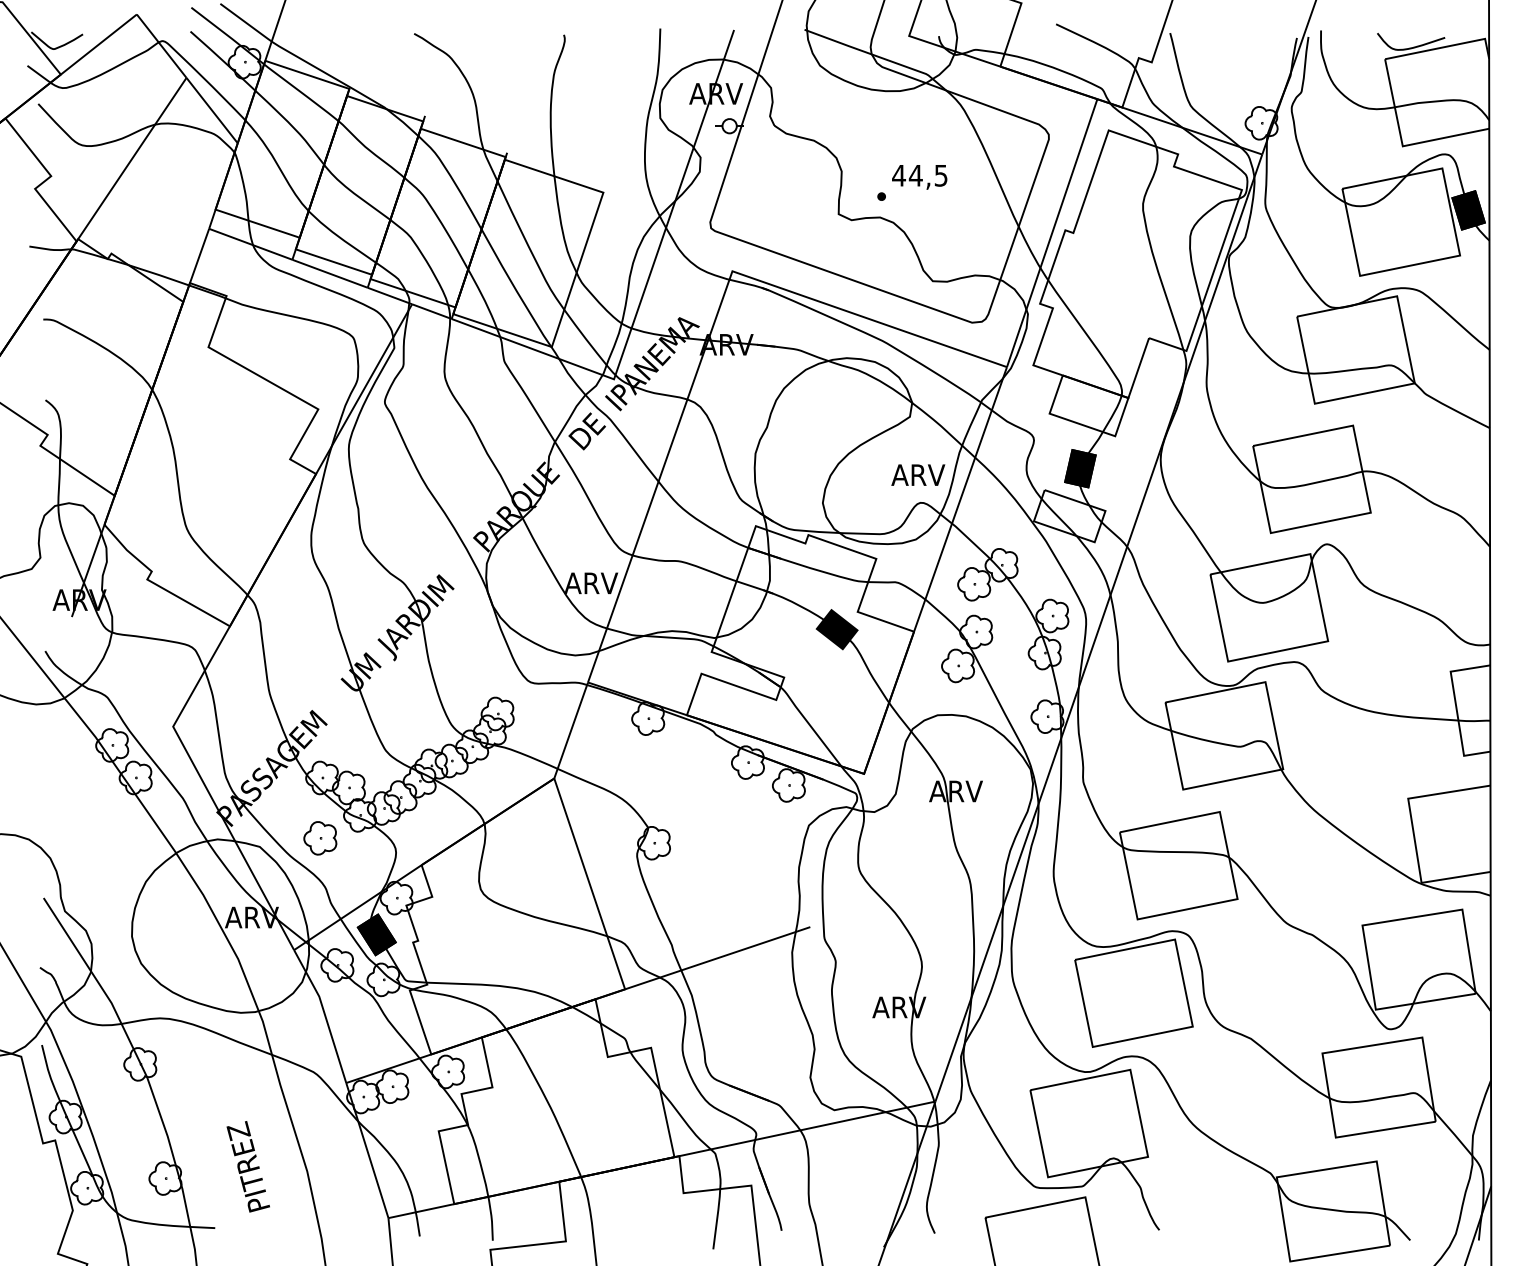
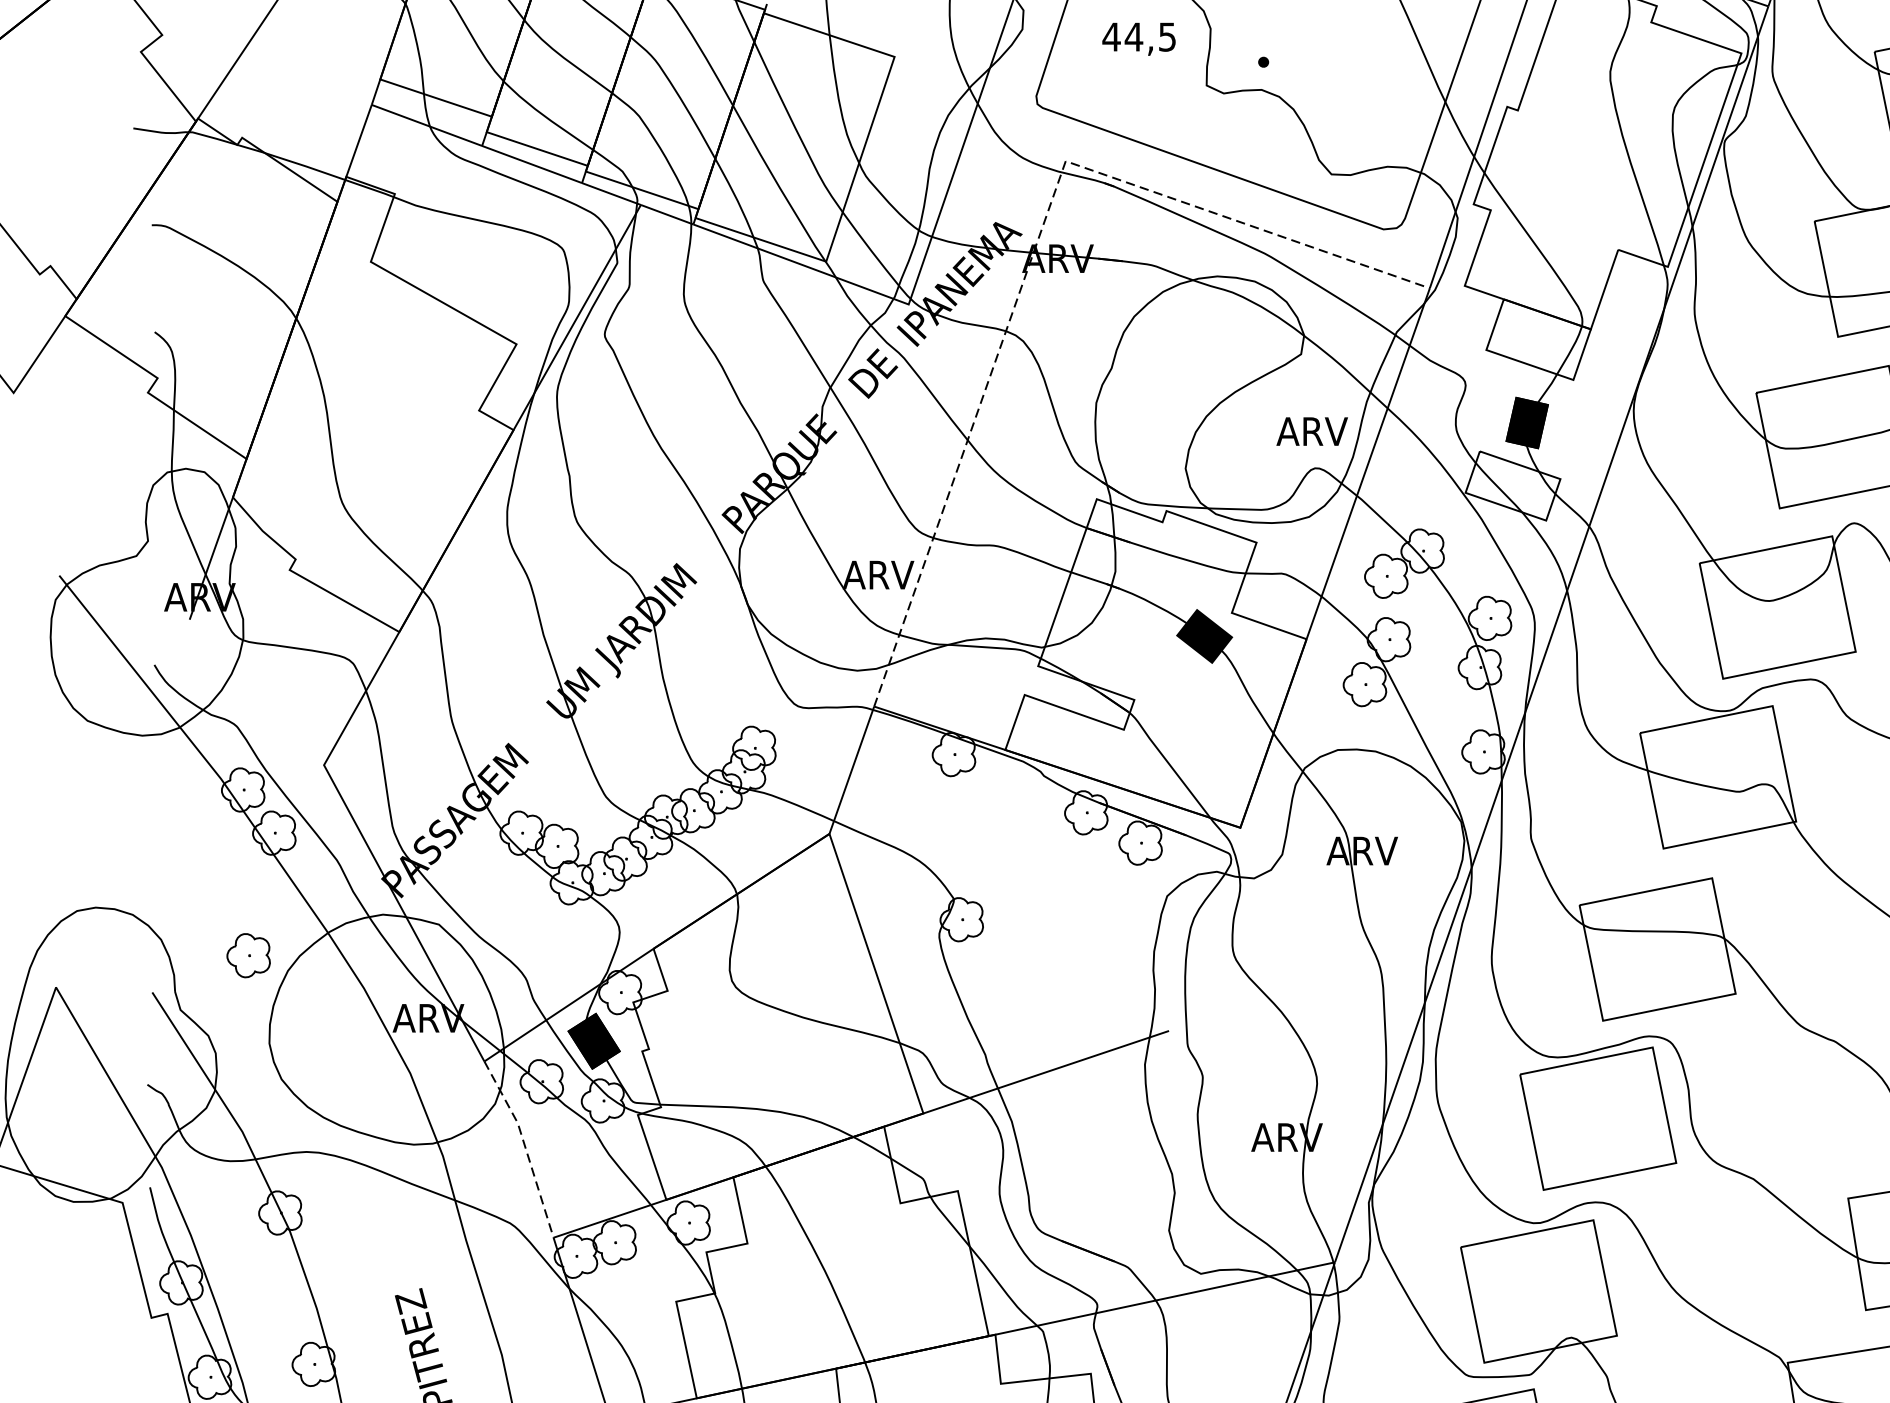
text: (919, 177) -> (1138, 39), moved
line: (708, 339) -> (1033, 251), solid -> dashed
part: (320, 838) -> (248, 955), moved
line: (324, 1014) -> (524, 1146), solid -> dashed

